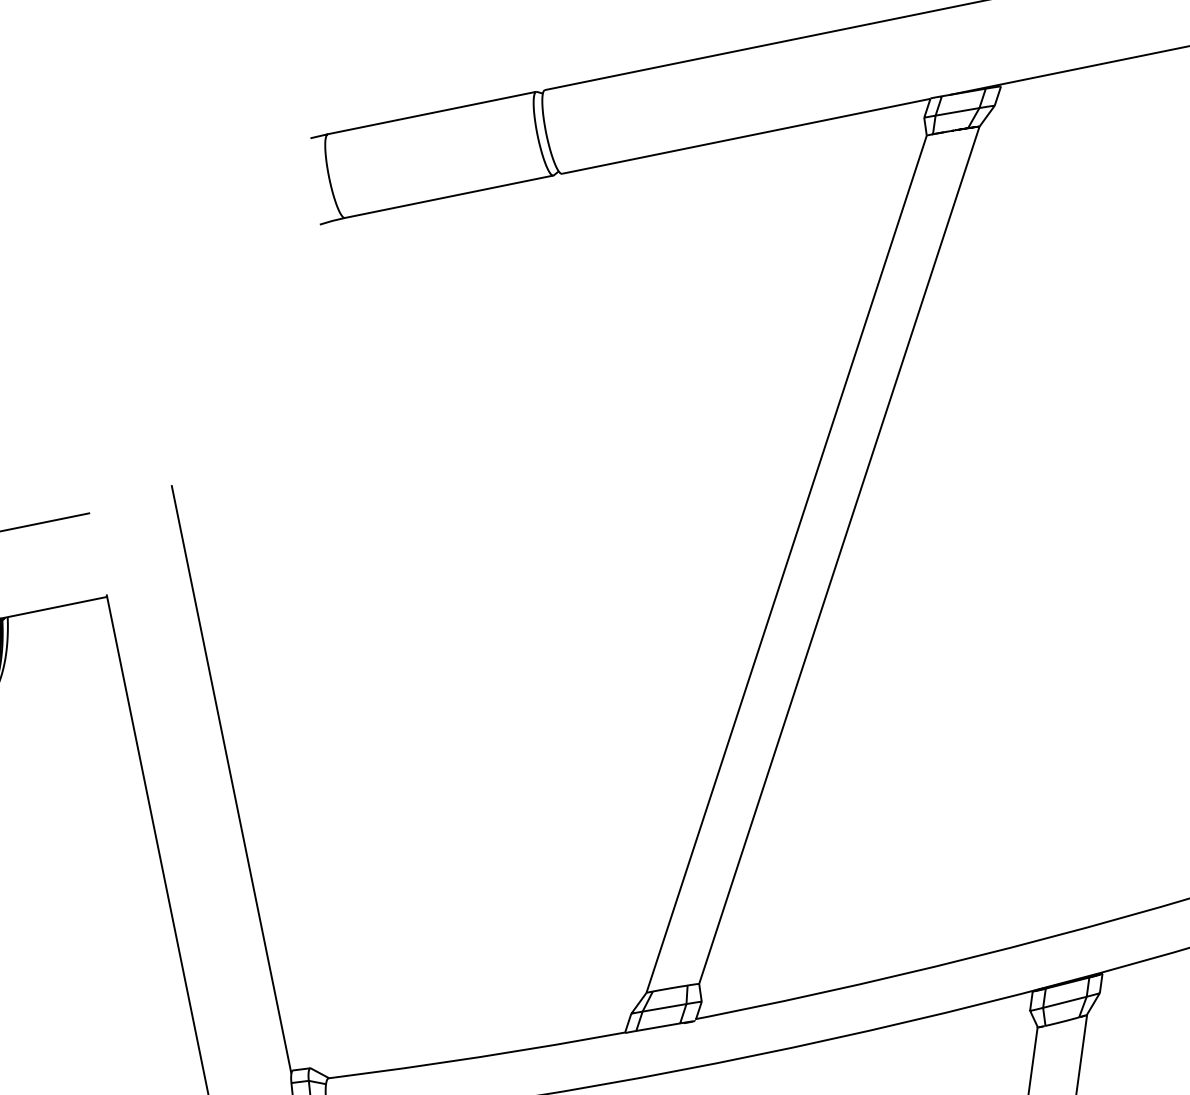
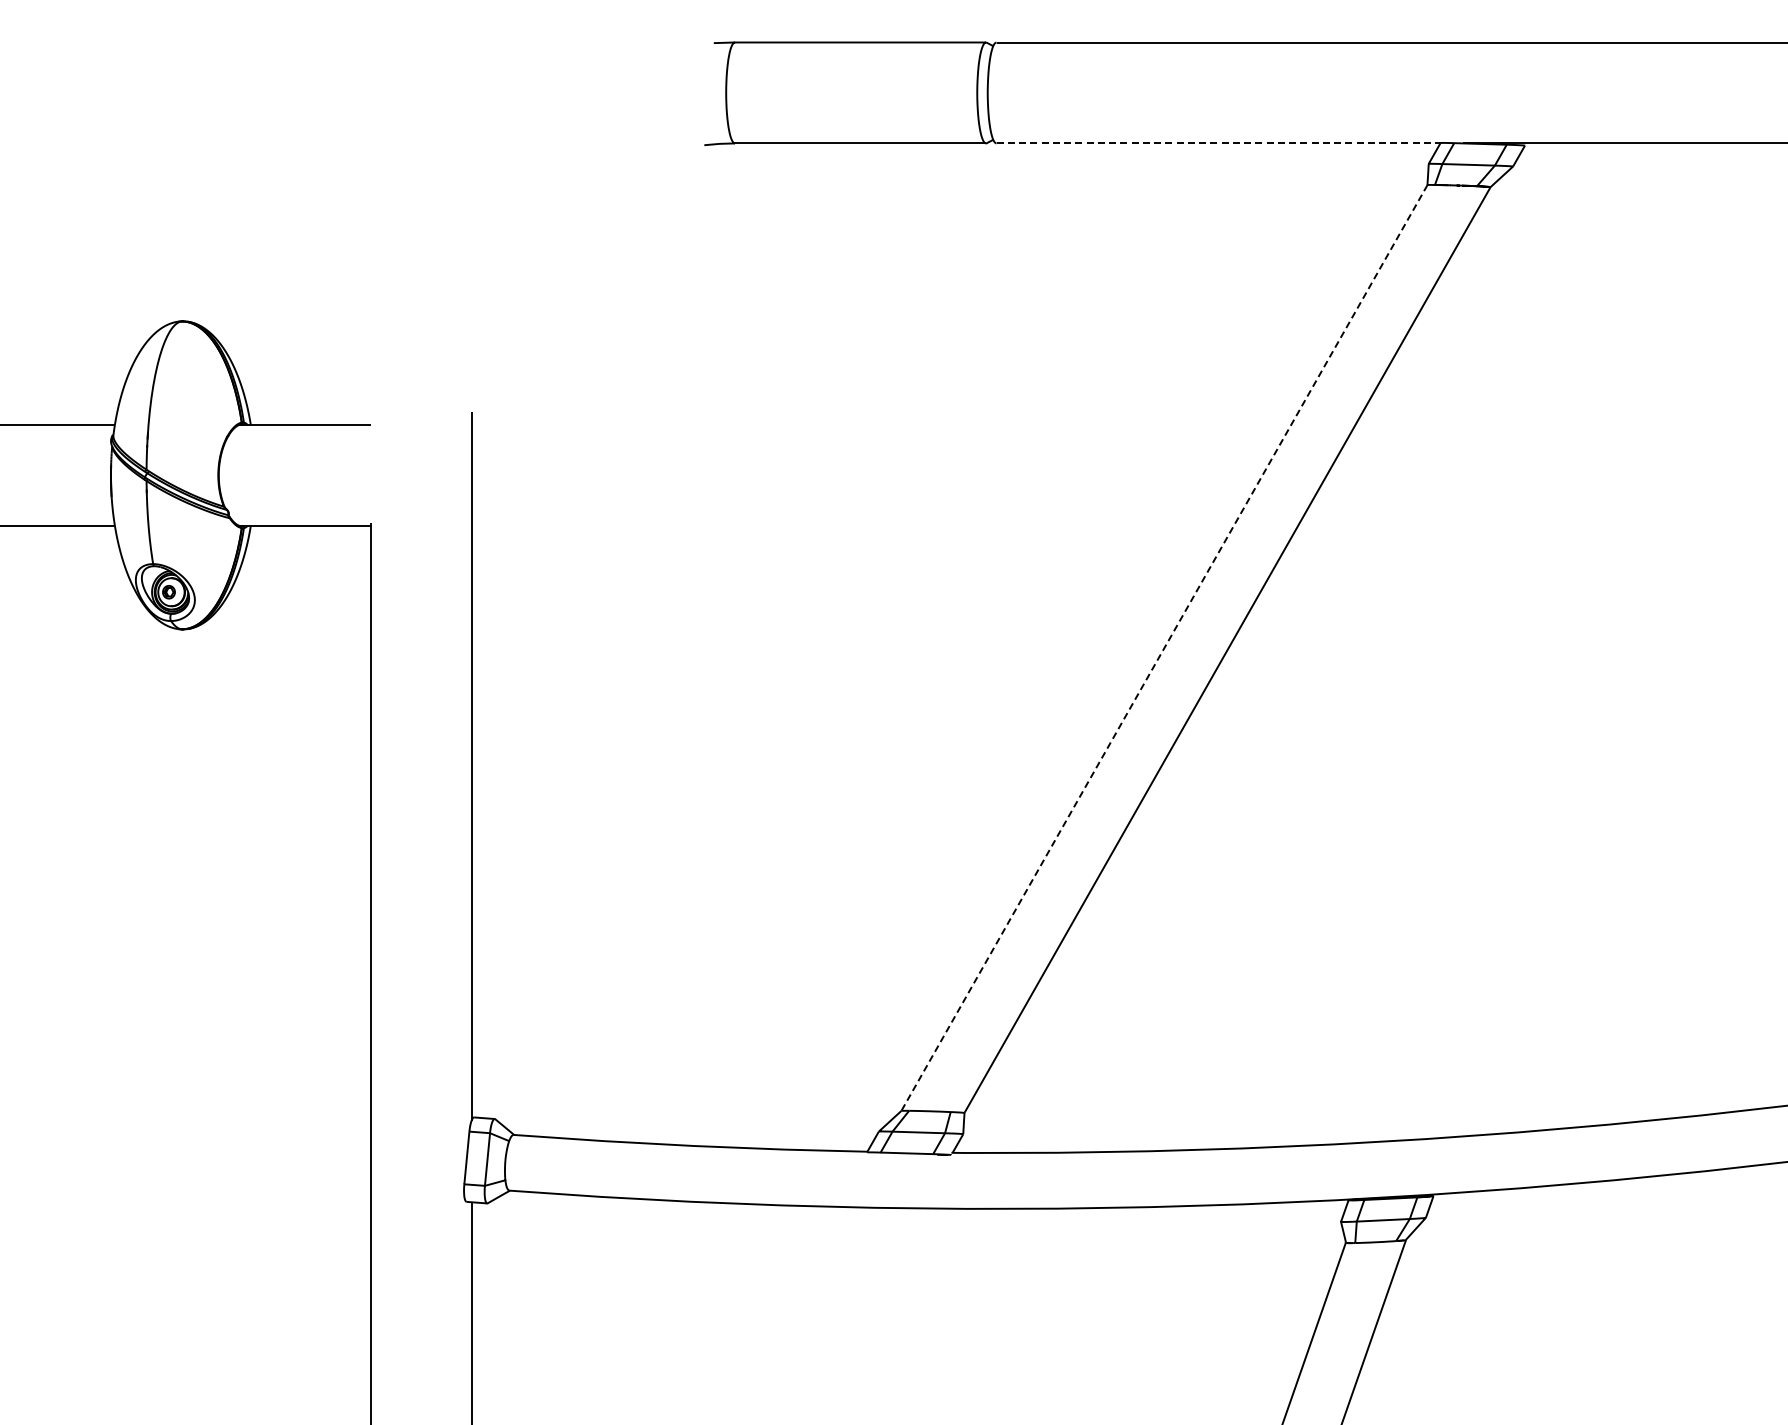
line: (747, 136) -> (1219, 143), solid -> dashed
line: (786, 564) -> (1164, 648), solid -> dashed

